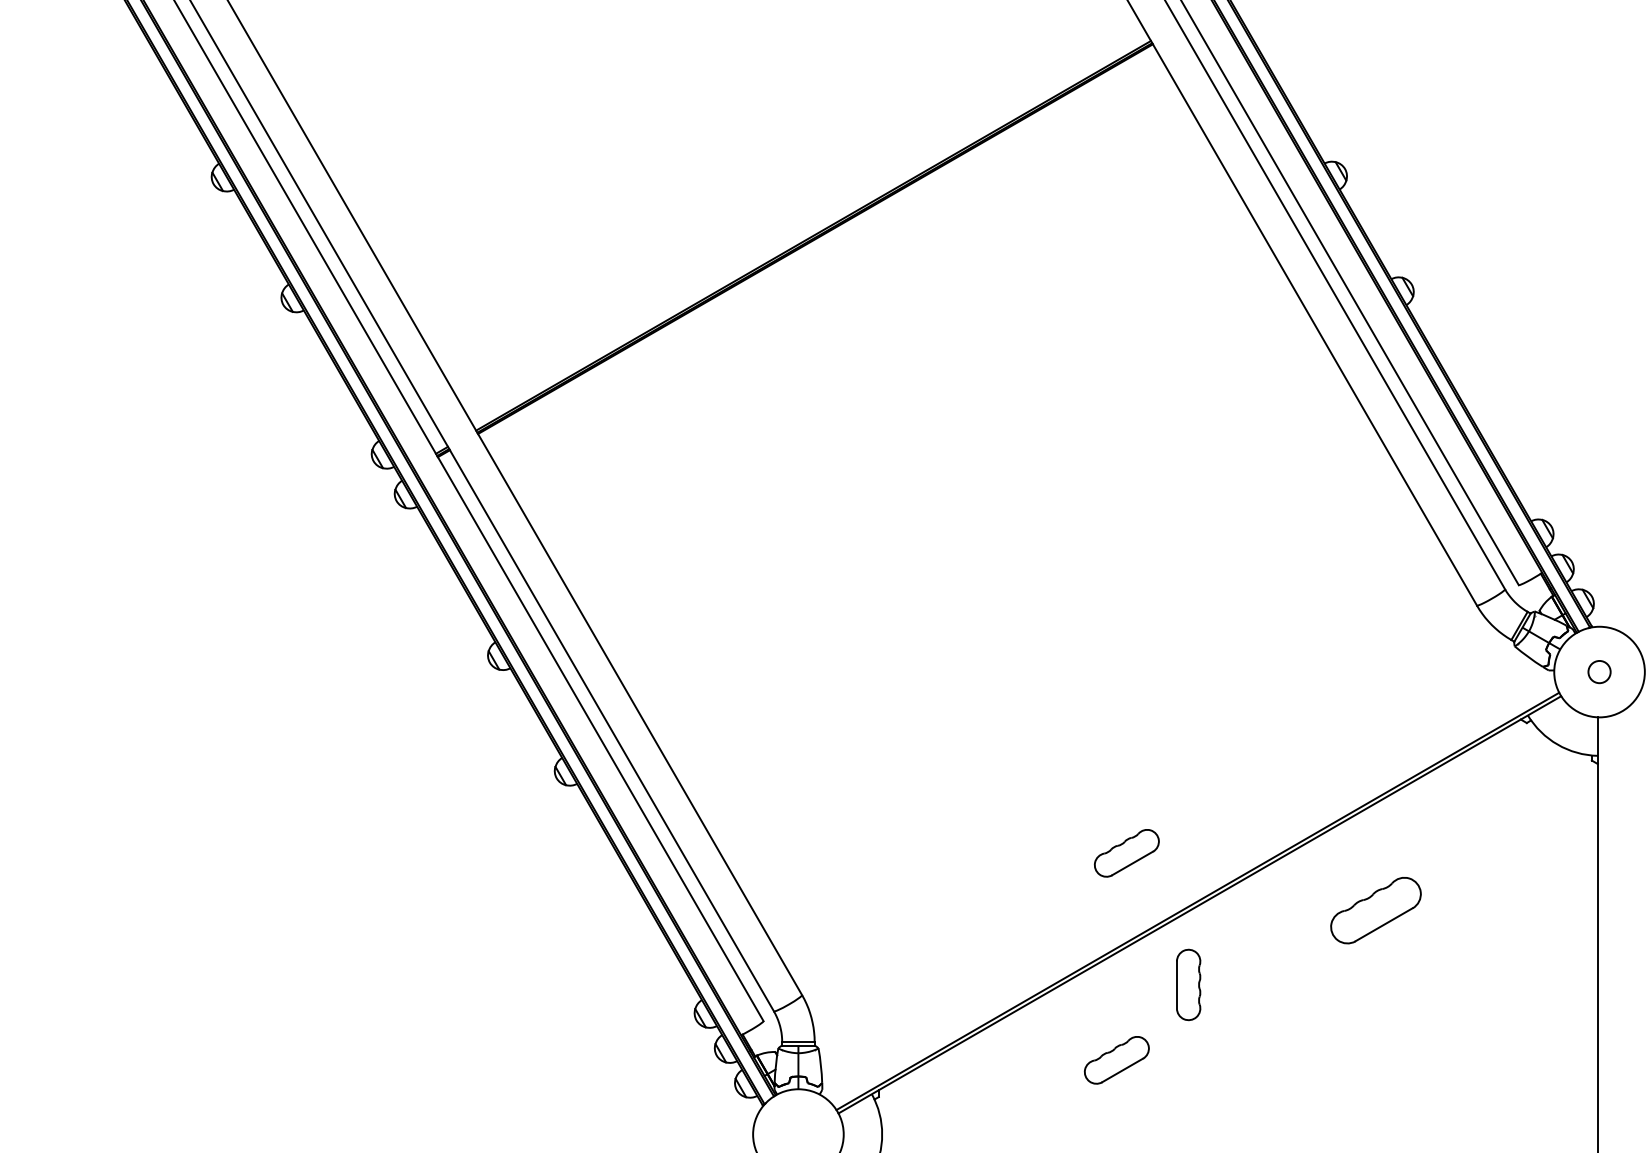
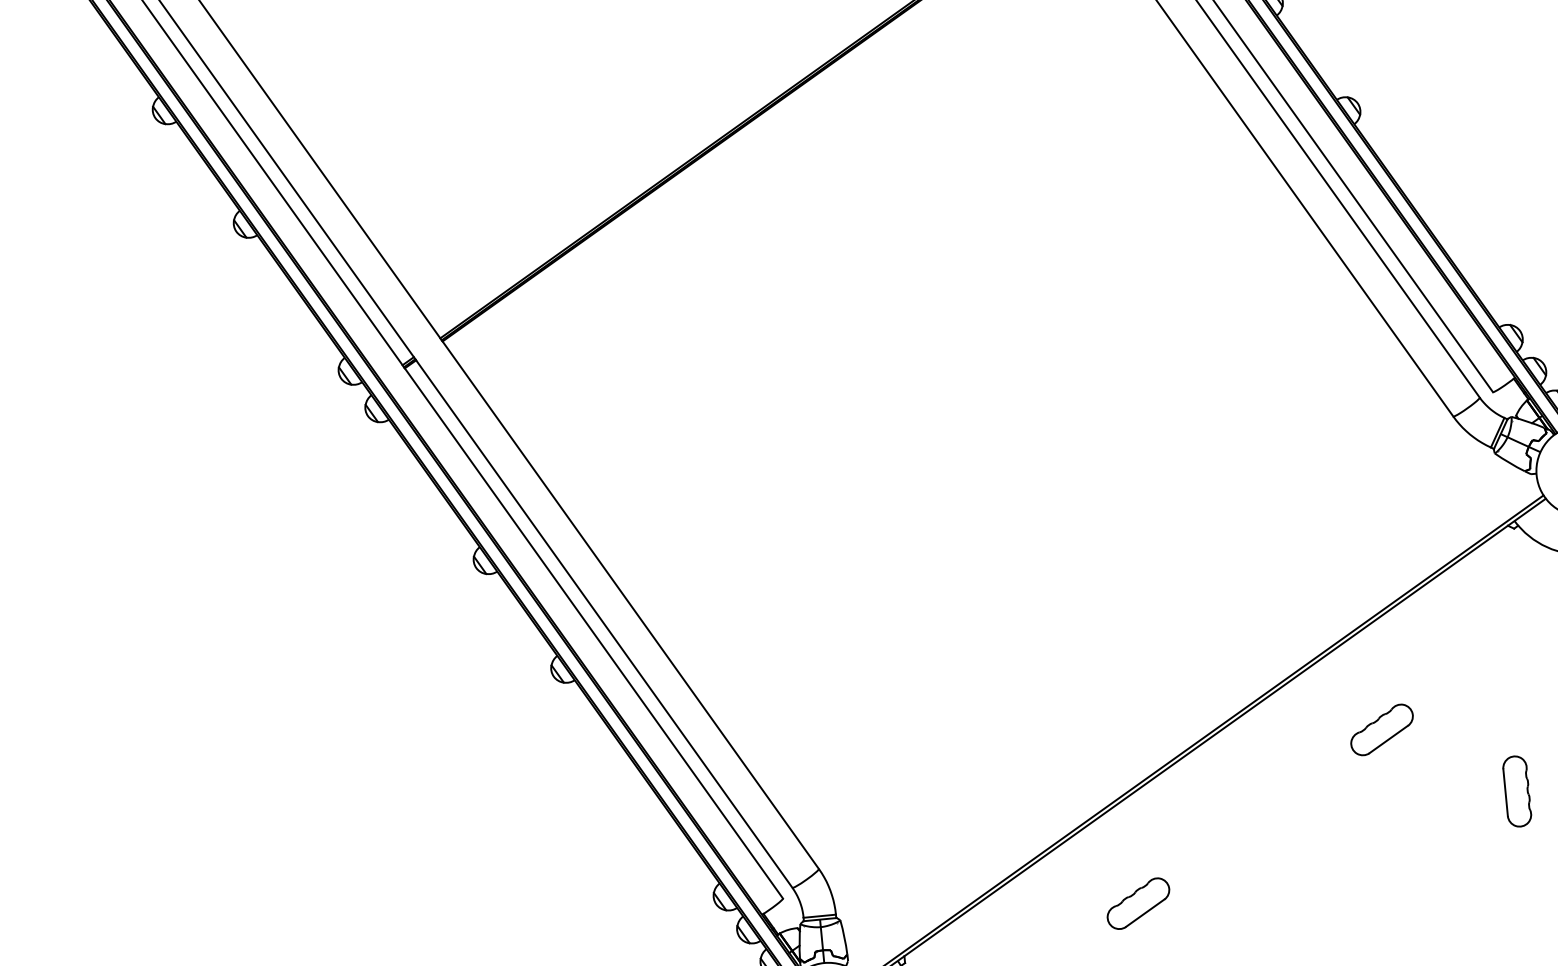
part: (1126, 853) -> (1128, 696), removed
part: (1375, 910) -> (1381, 729), size x0.71
part: (1188, 984) -> (1517, 791), moved

